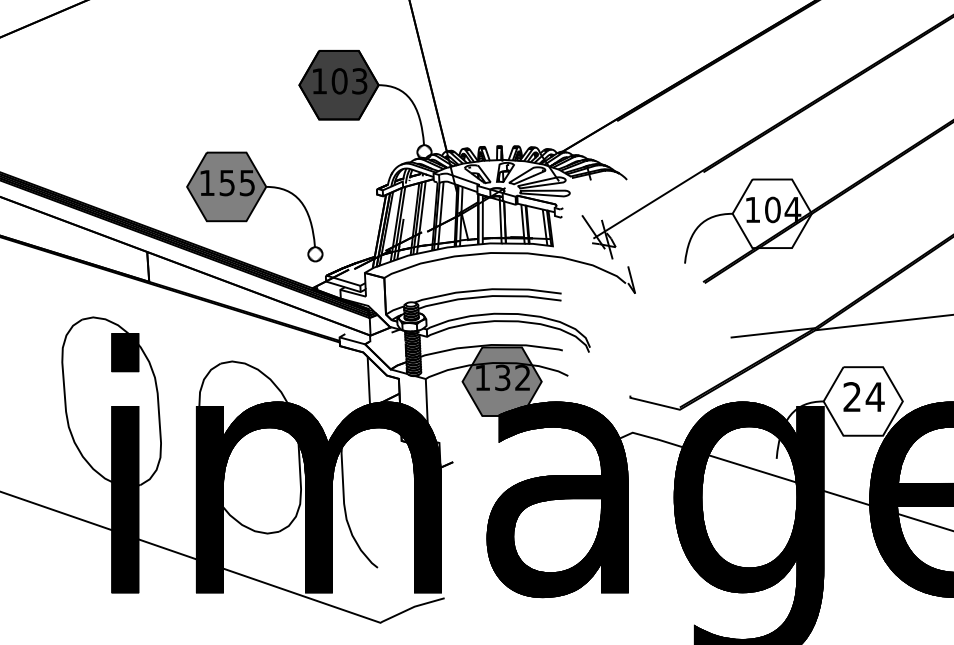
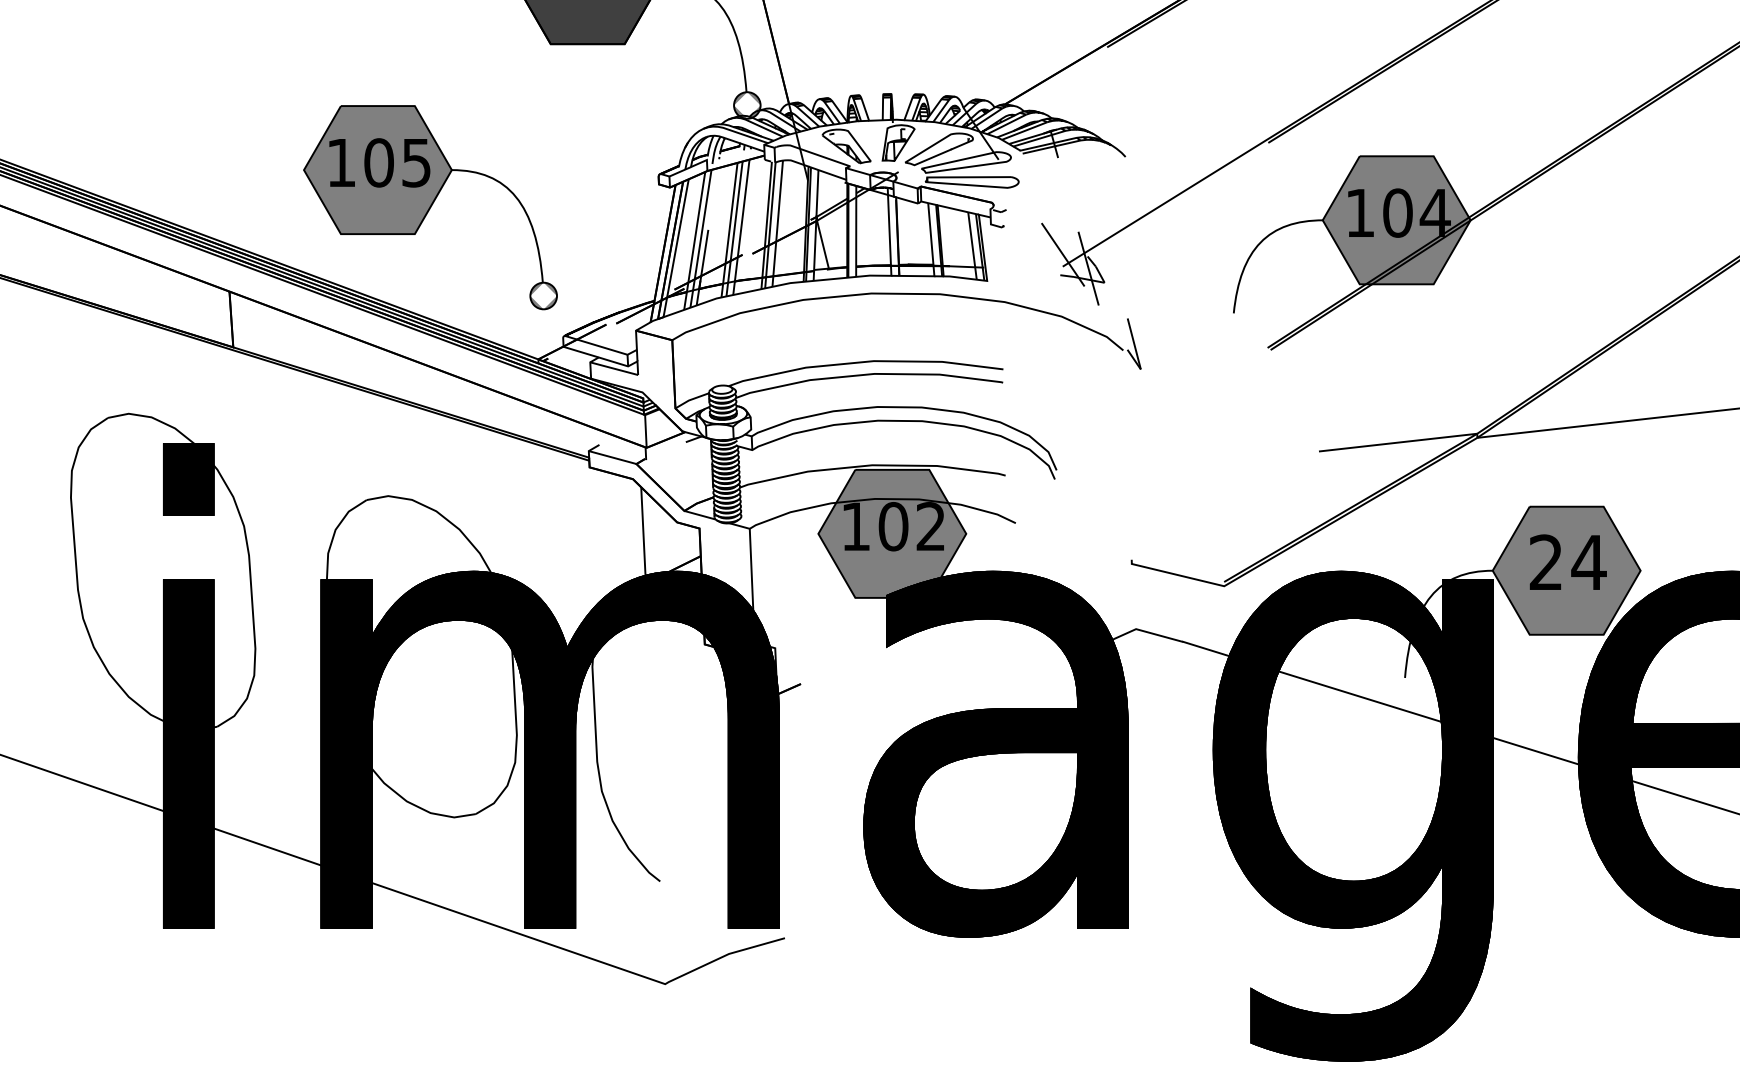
text: (227, 183) -> (379, 163), 155 -> 105
fill: (771, 213) -> (1395, 219), added
text: (502, 377) -> (892, 525), 132 -> 102
fill: (862, 401) -> (1565, 570), added

